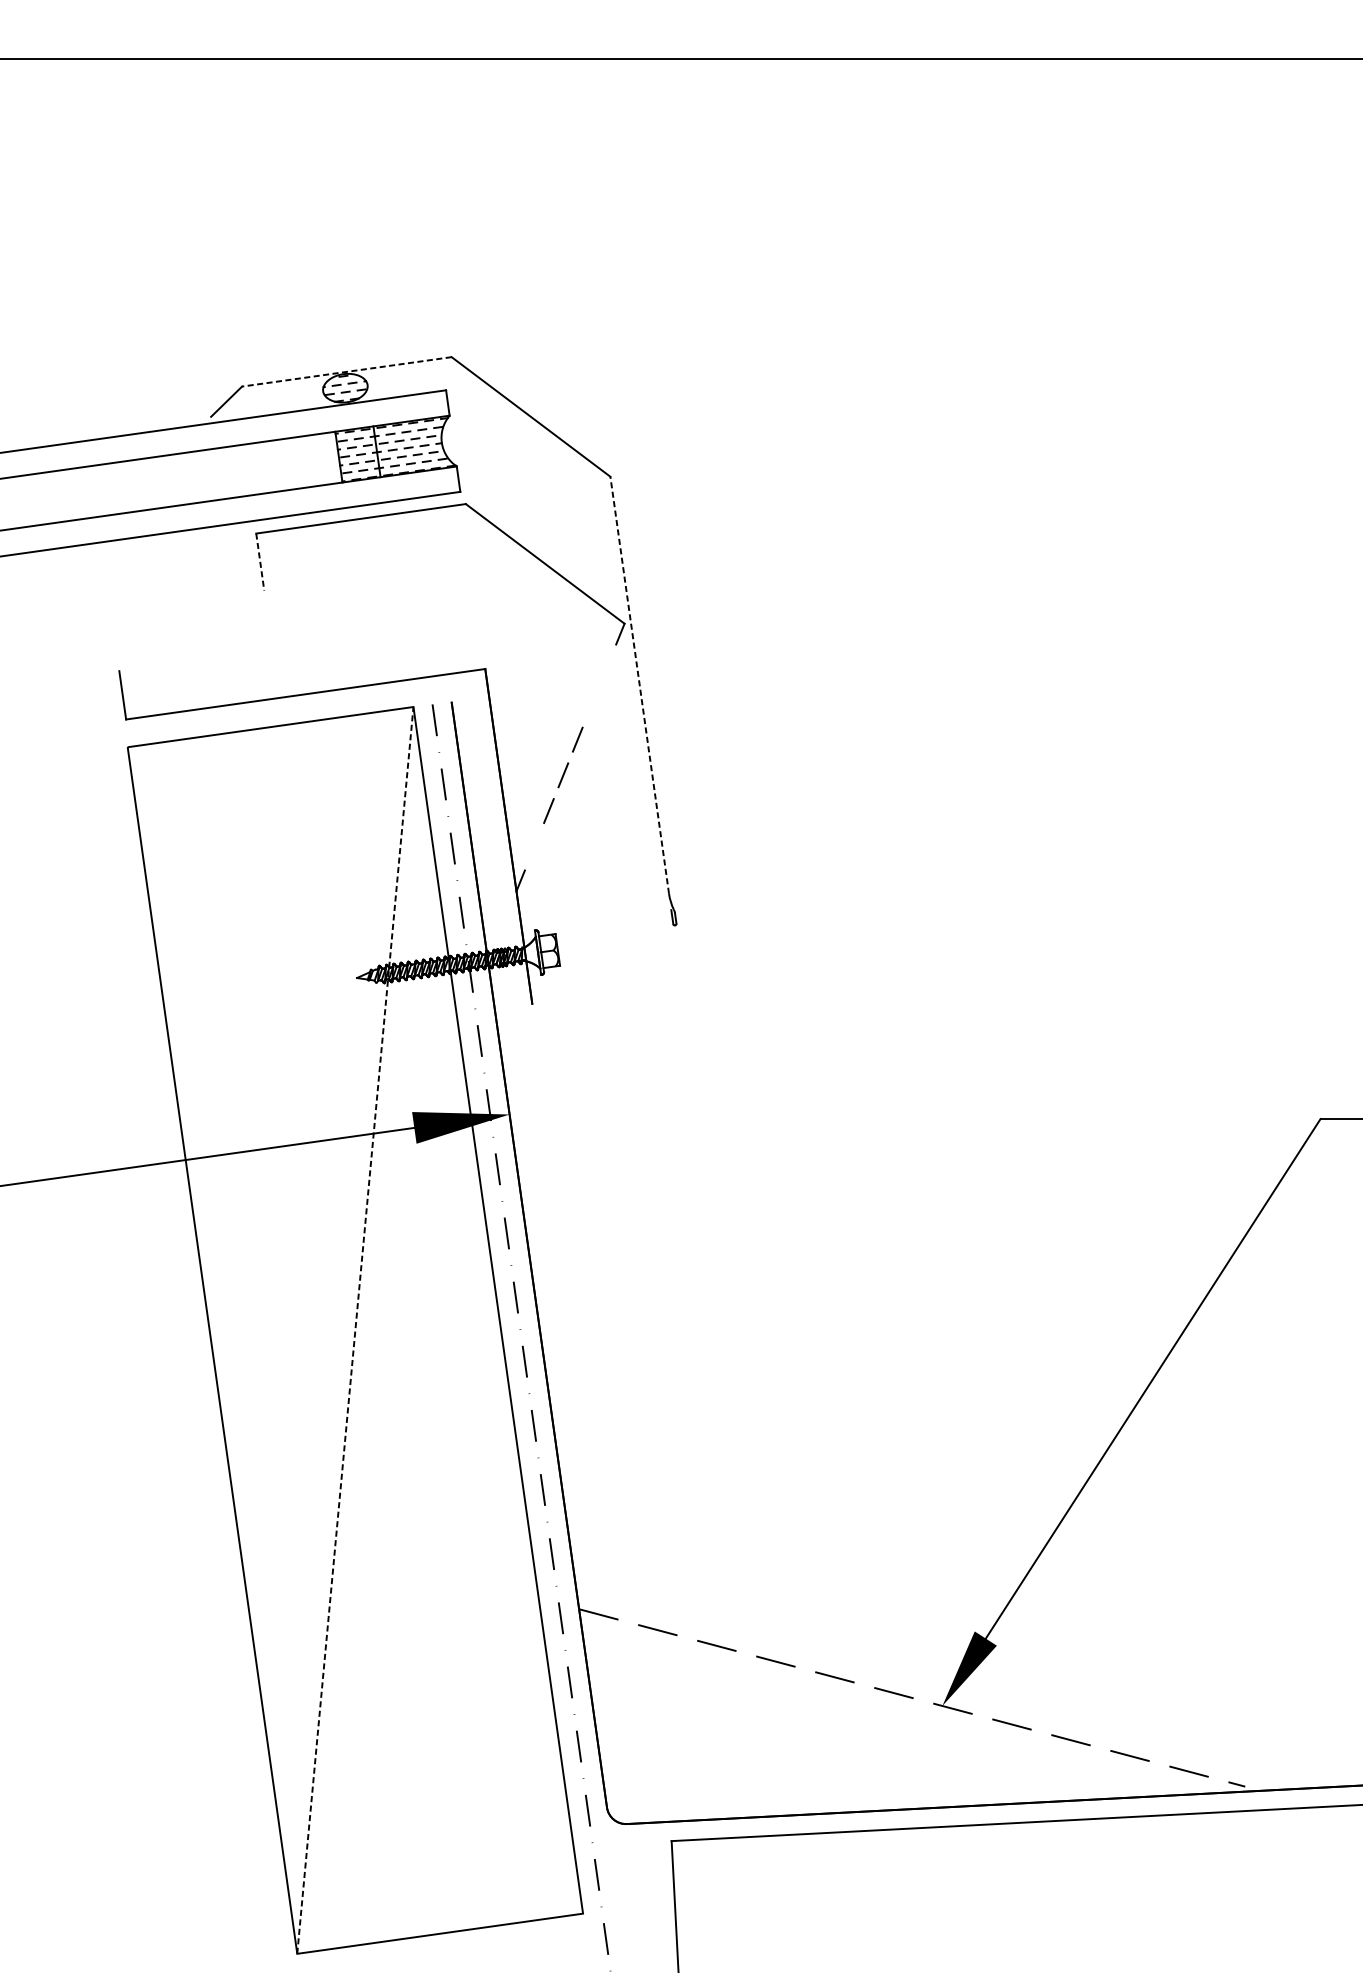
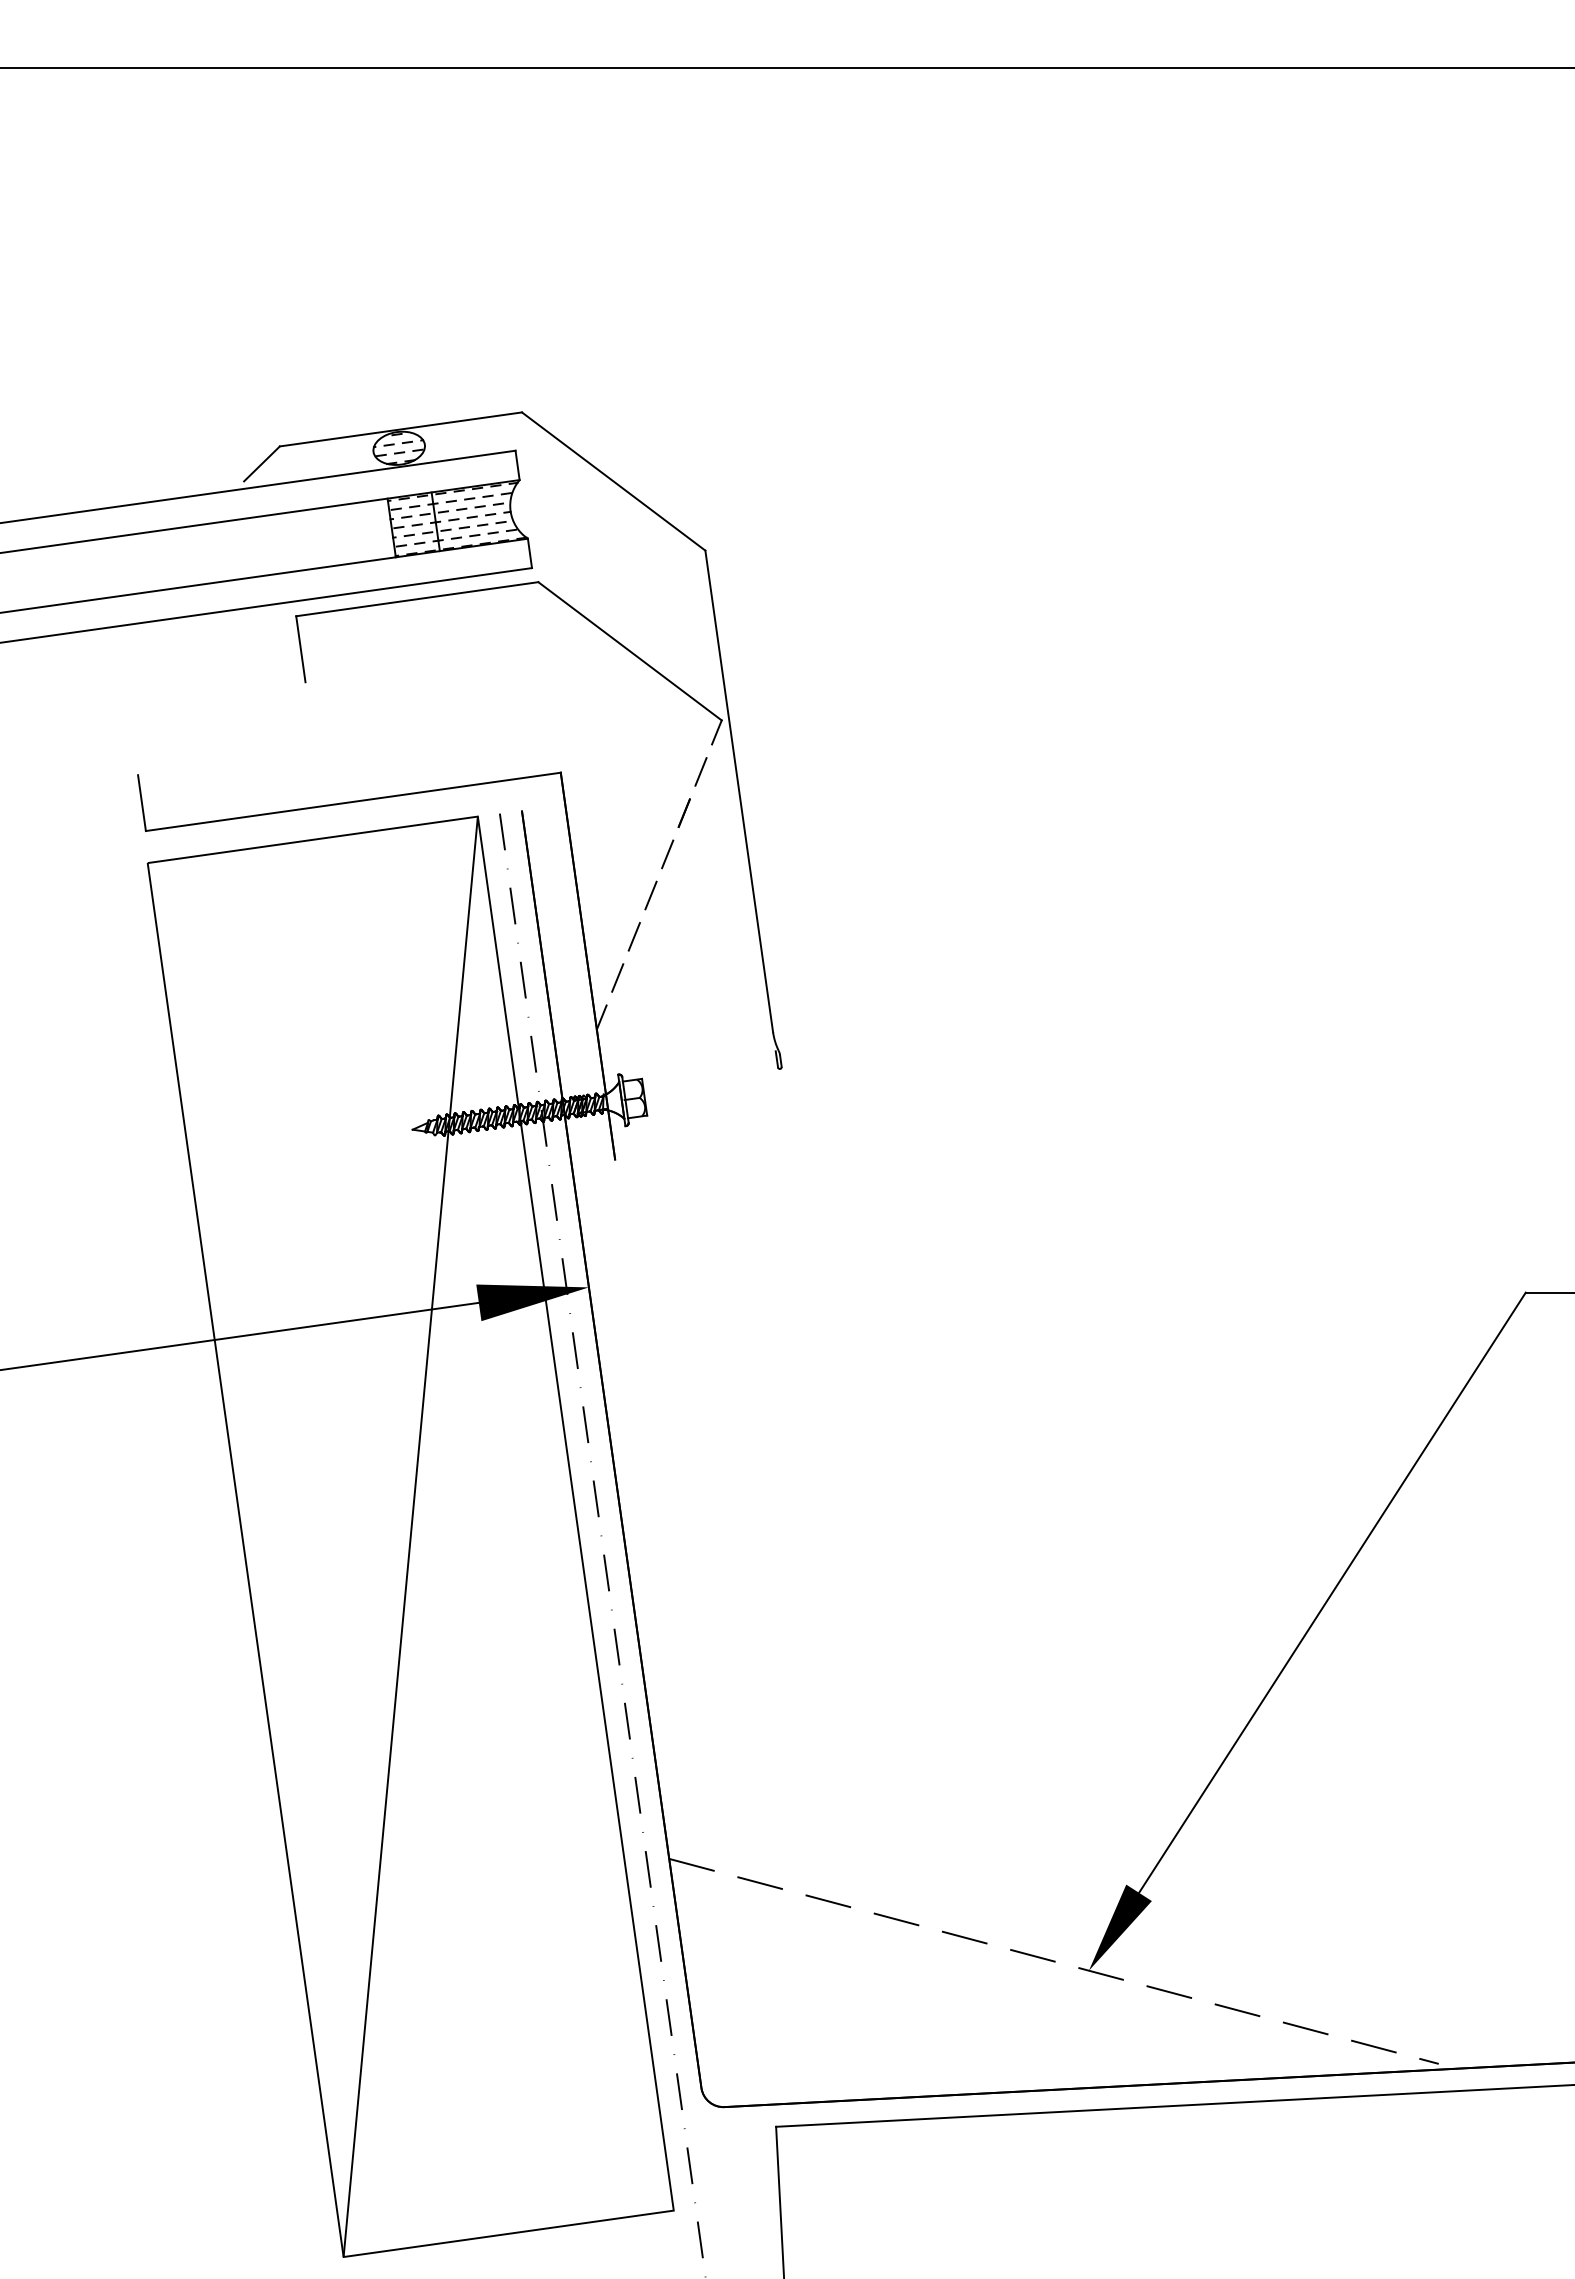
line: (346, 371) -> (400, 429), dashed -> solid
line: (259, 562) -> (300, 649), dashed -> solid
line: (606, 667) -> (700, 771), added
line: (639, 684) -> (739, 790), dashed -> solid
line: (591, 703) -> (683, 812), added
line: (534, 846) -> (617, 977), added
line: (355, 1330) -> (410, 1536), dashed -> solid

